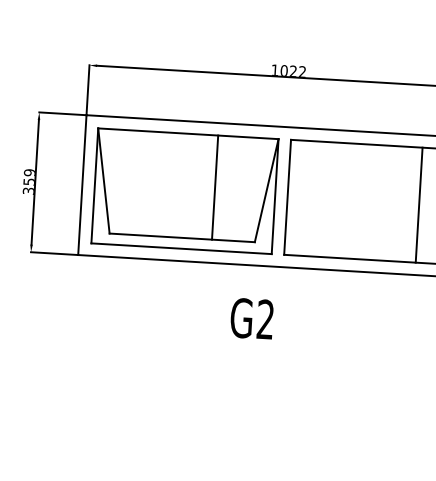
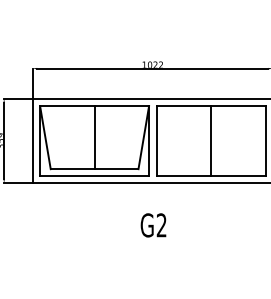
line: (214, 187) -> (94, 137), moved
line: (419, 204) -> (211, 140), moved
text: (251, 318) -> (153, 225), moved

